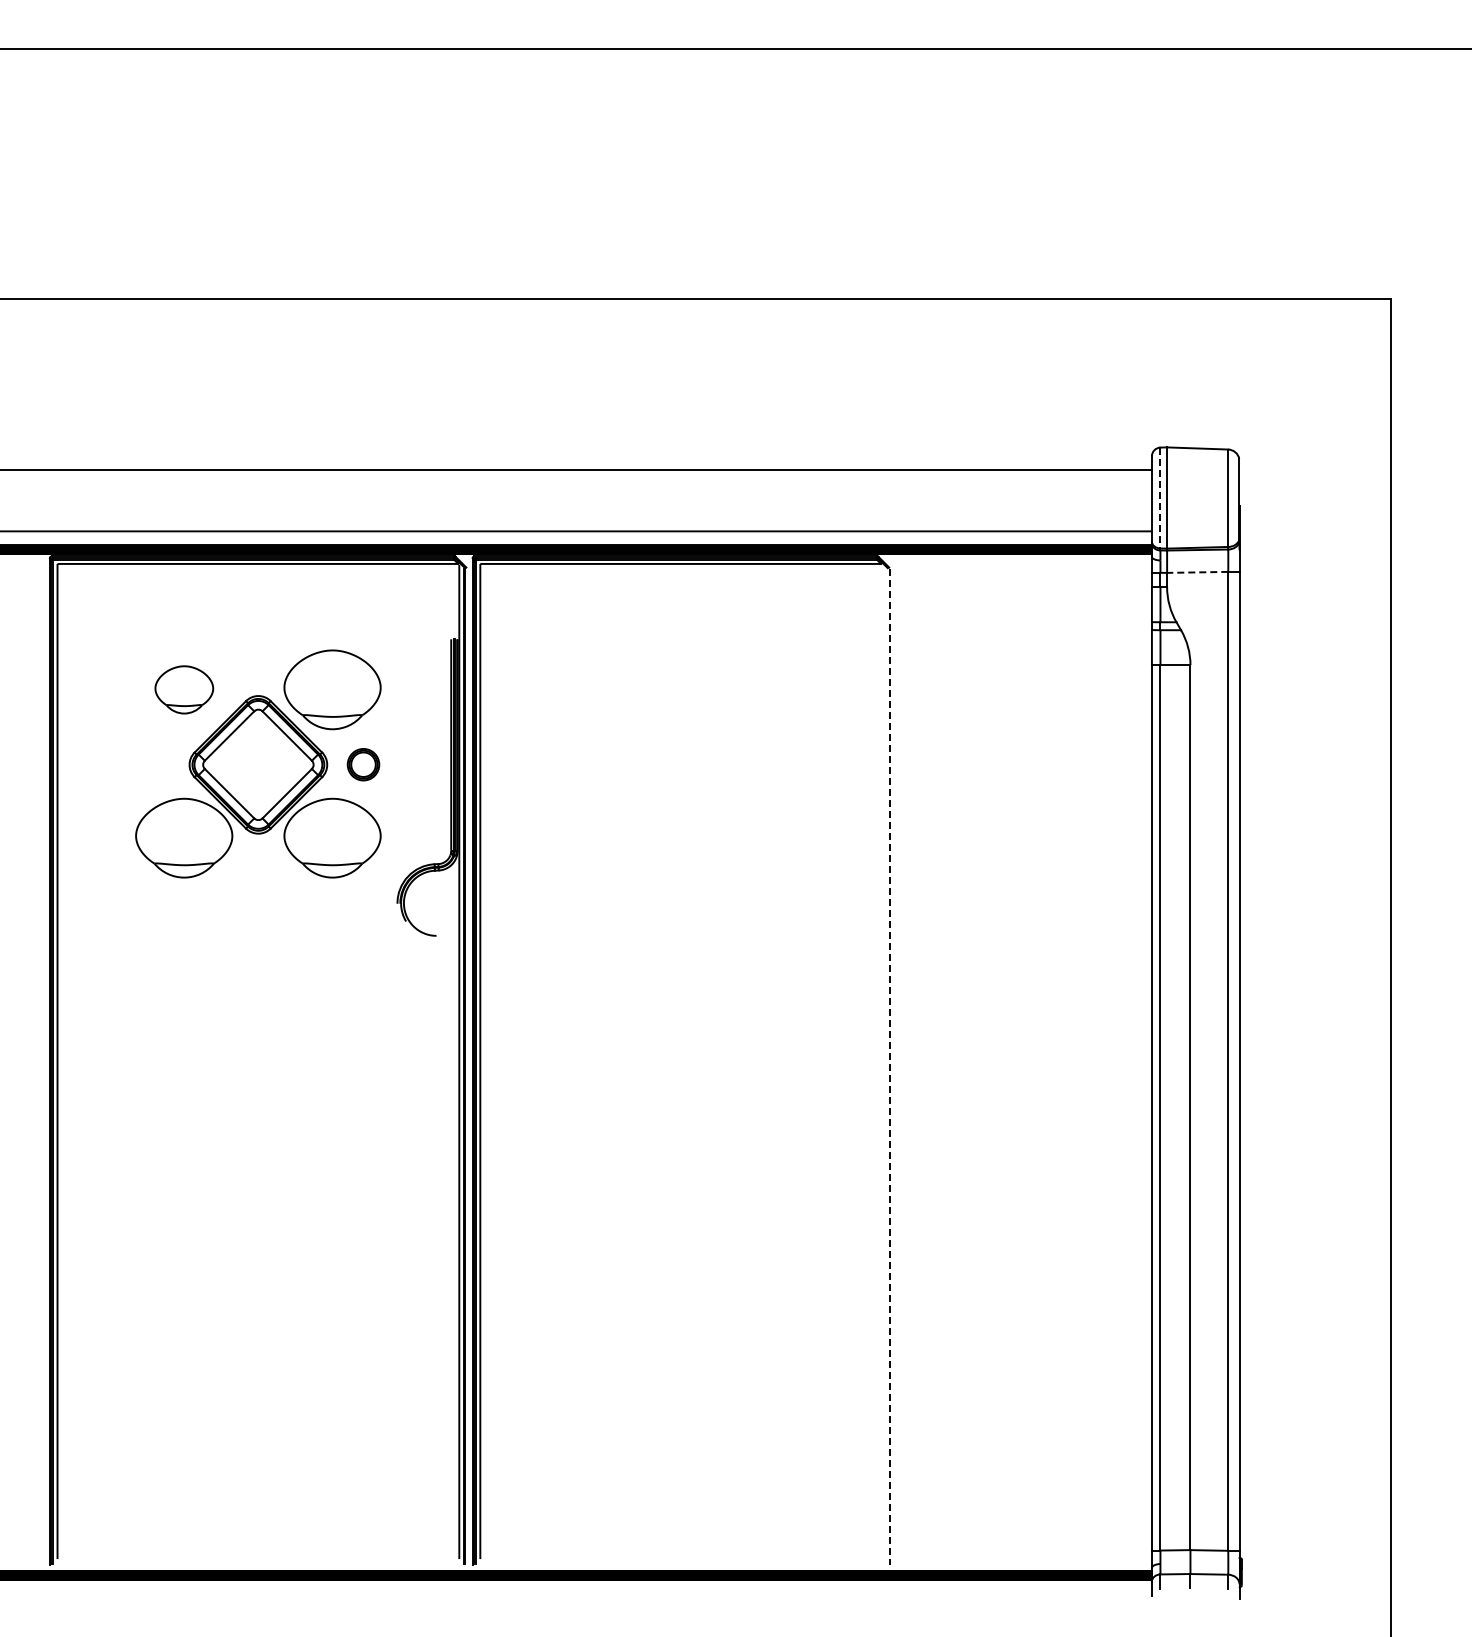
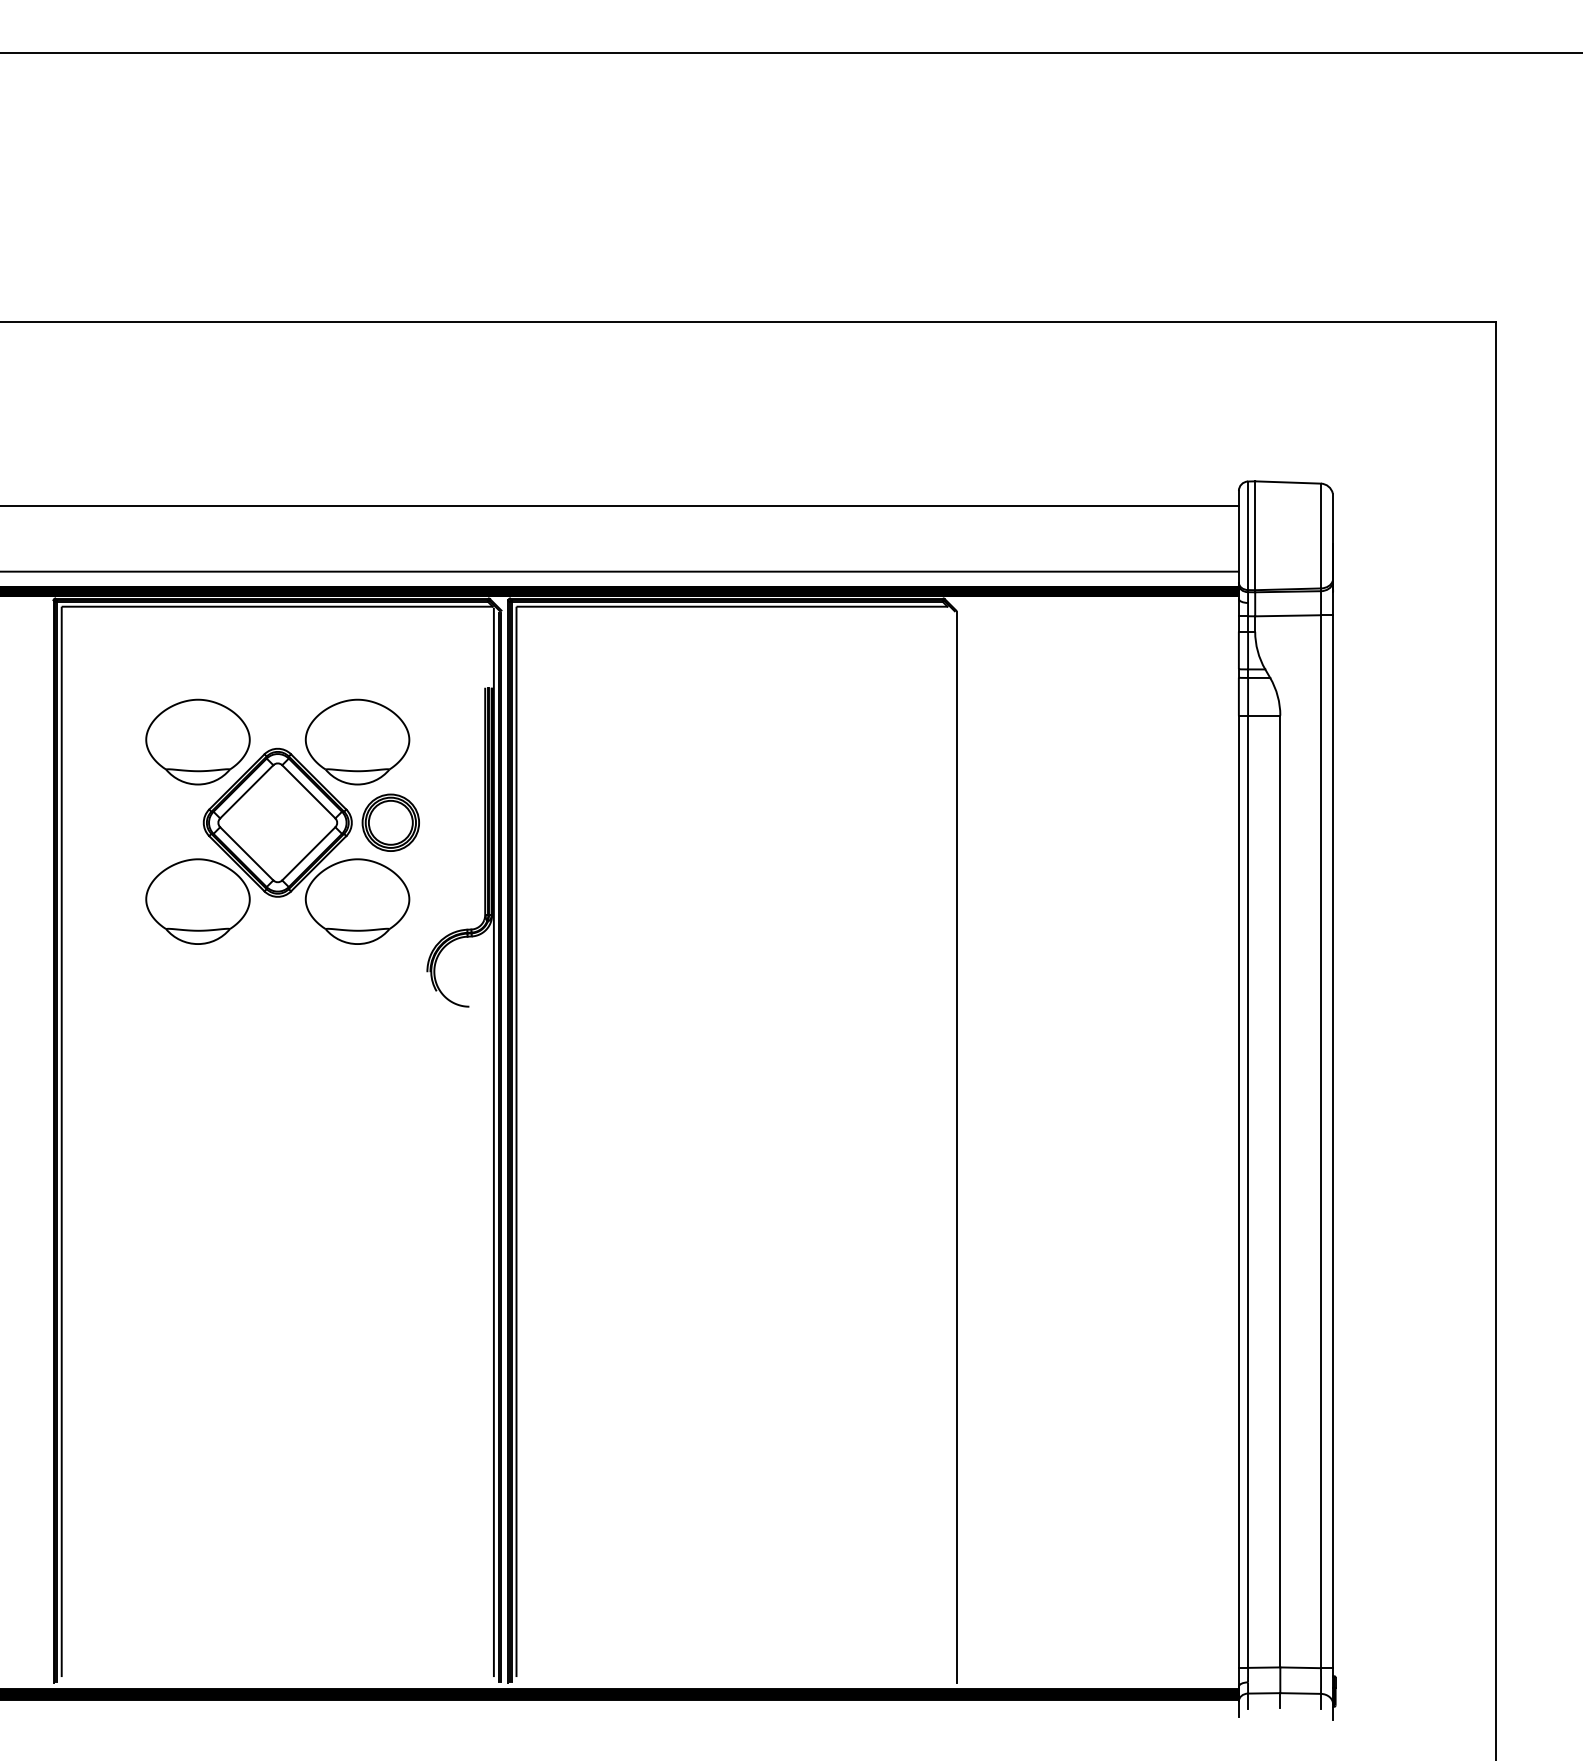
line: (1160, 498) -> (1248, 536), dashed -> solid
line: (1197, 572) -> (1287, 615), dashed -> solid
part: (184, 689) -> (198, 741), size x1.67
part: (363, 764) -> (390, 822), size x1.67
line: (889, 1067) -> (956, 1148), dashed -> solid

